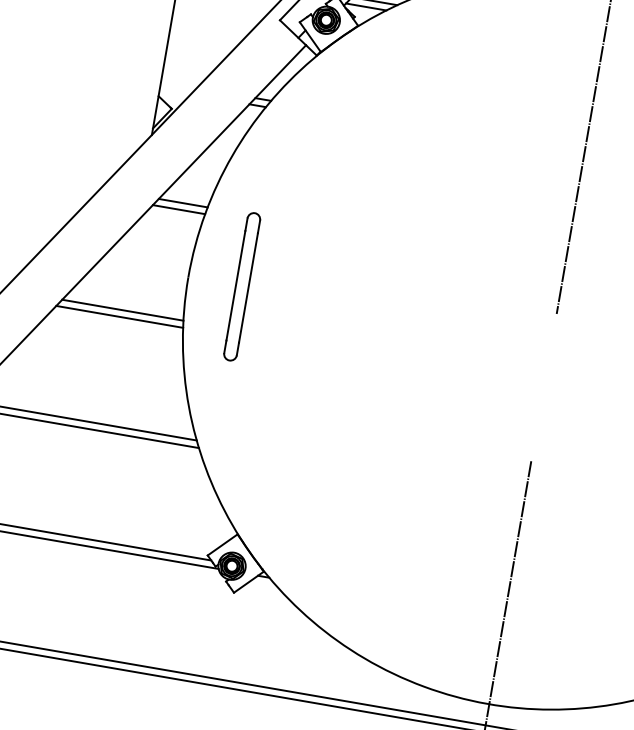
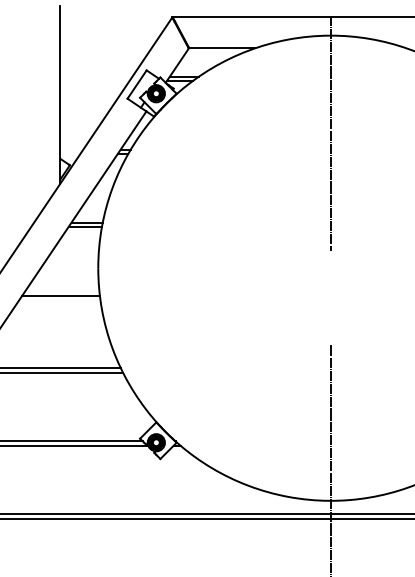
part: (241, 287) -> (132, 268), removed
line: (118, 317) -> (59, 300), removed

